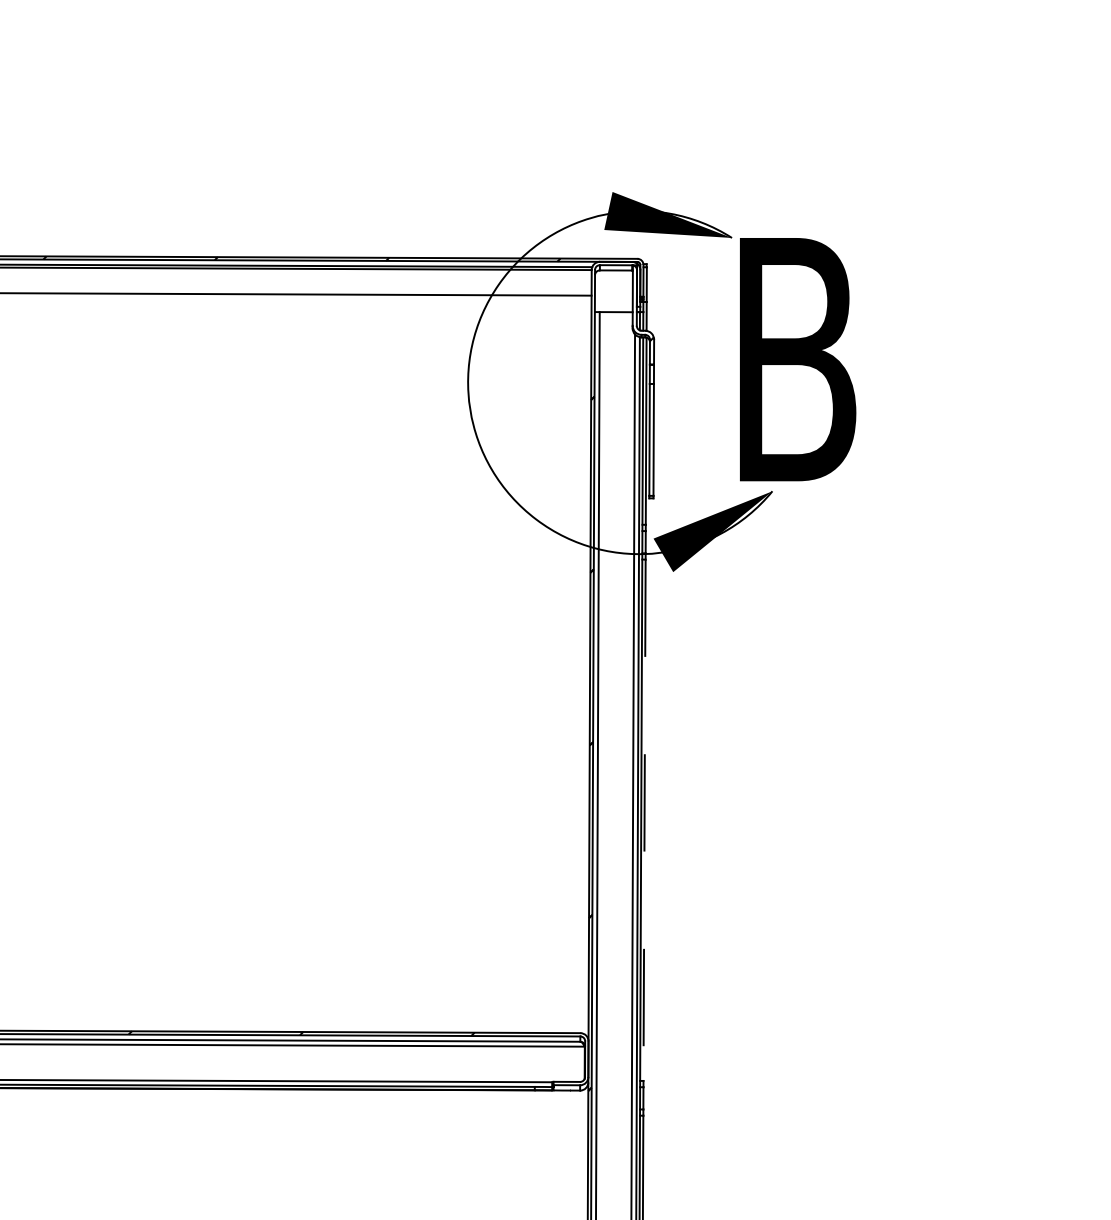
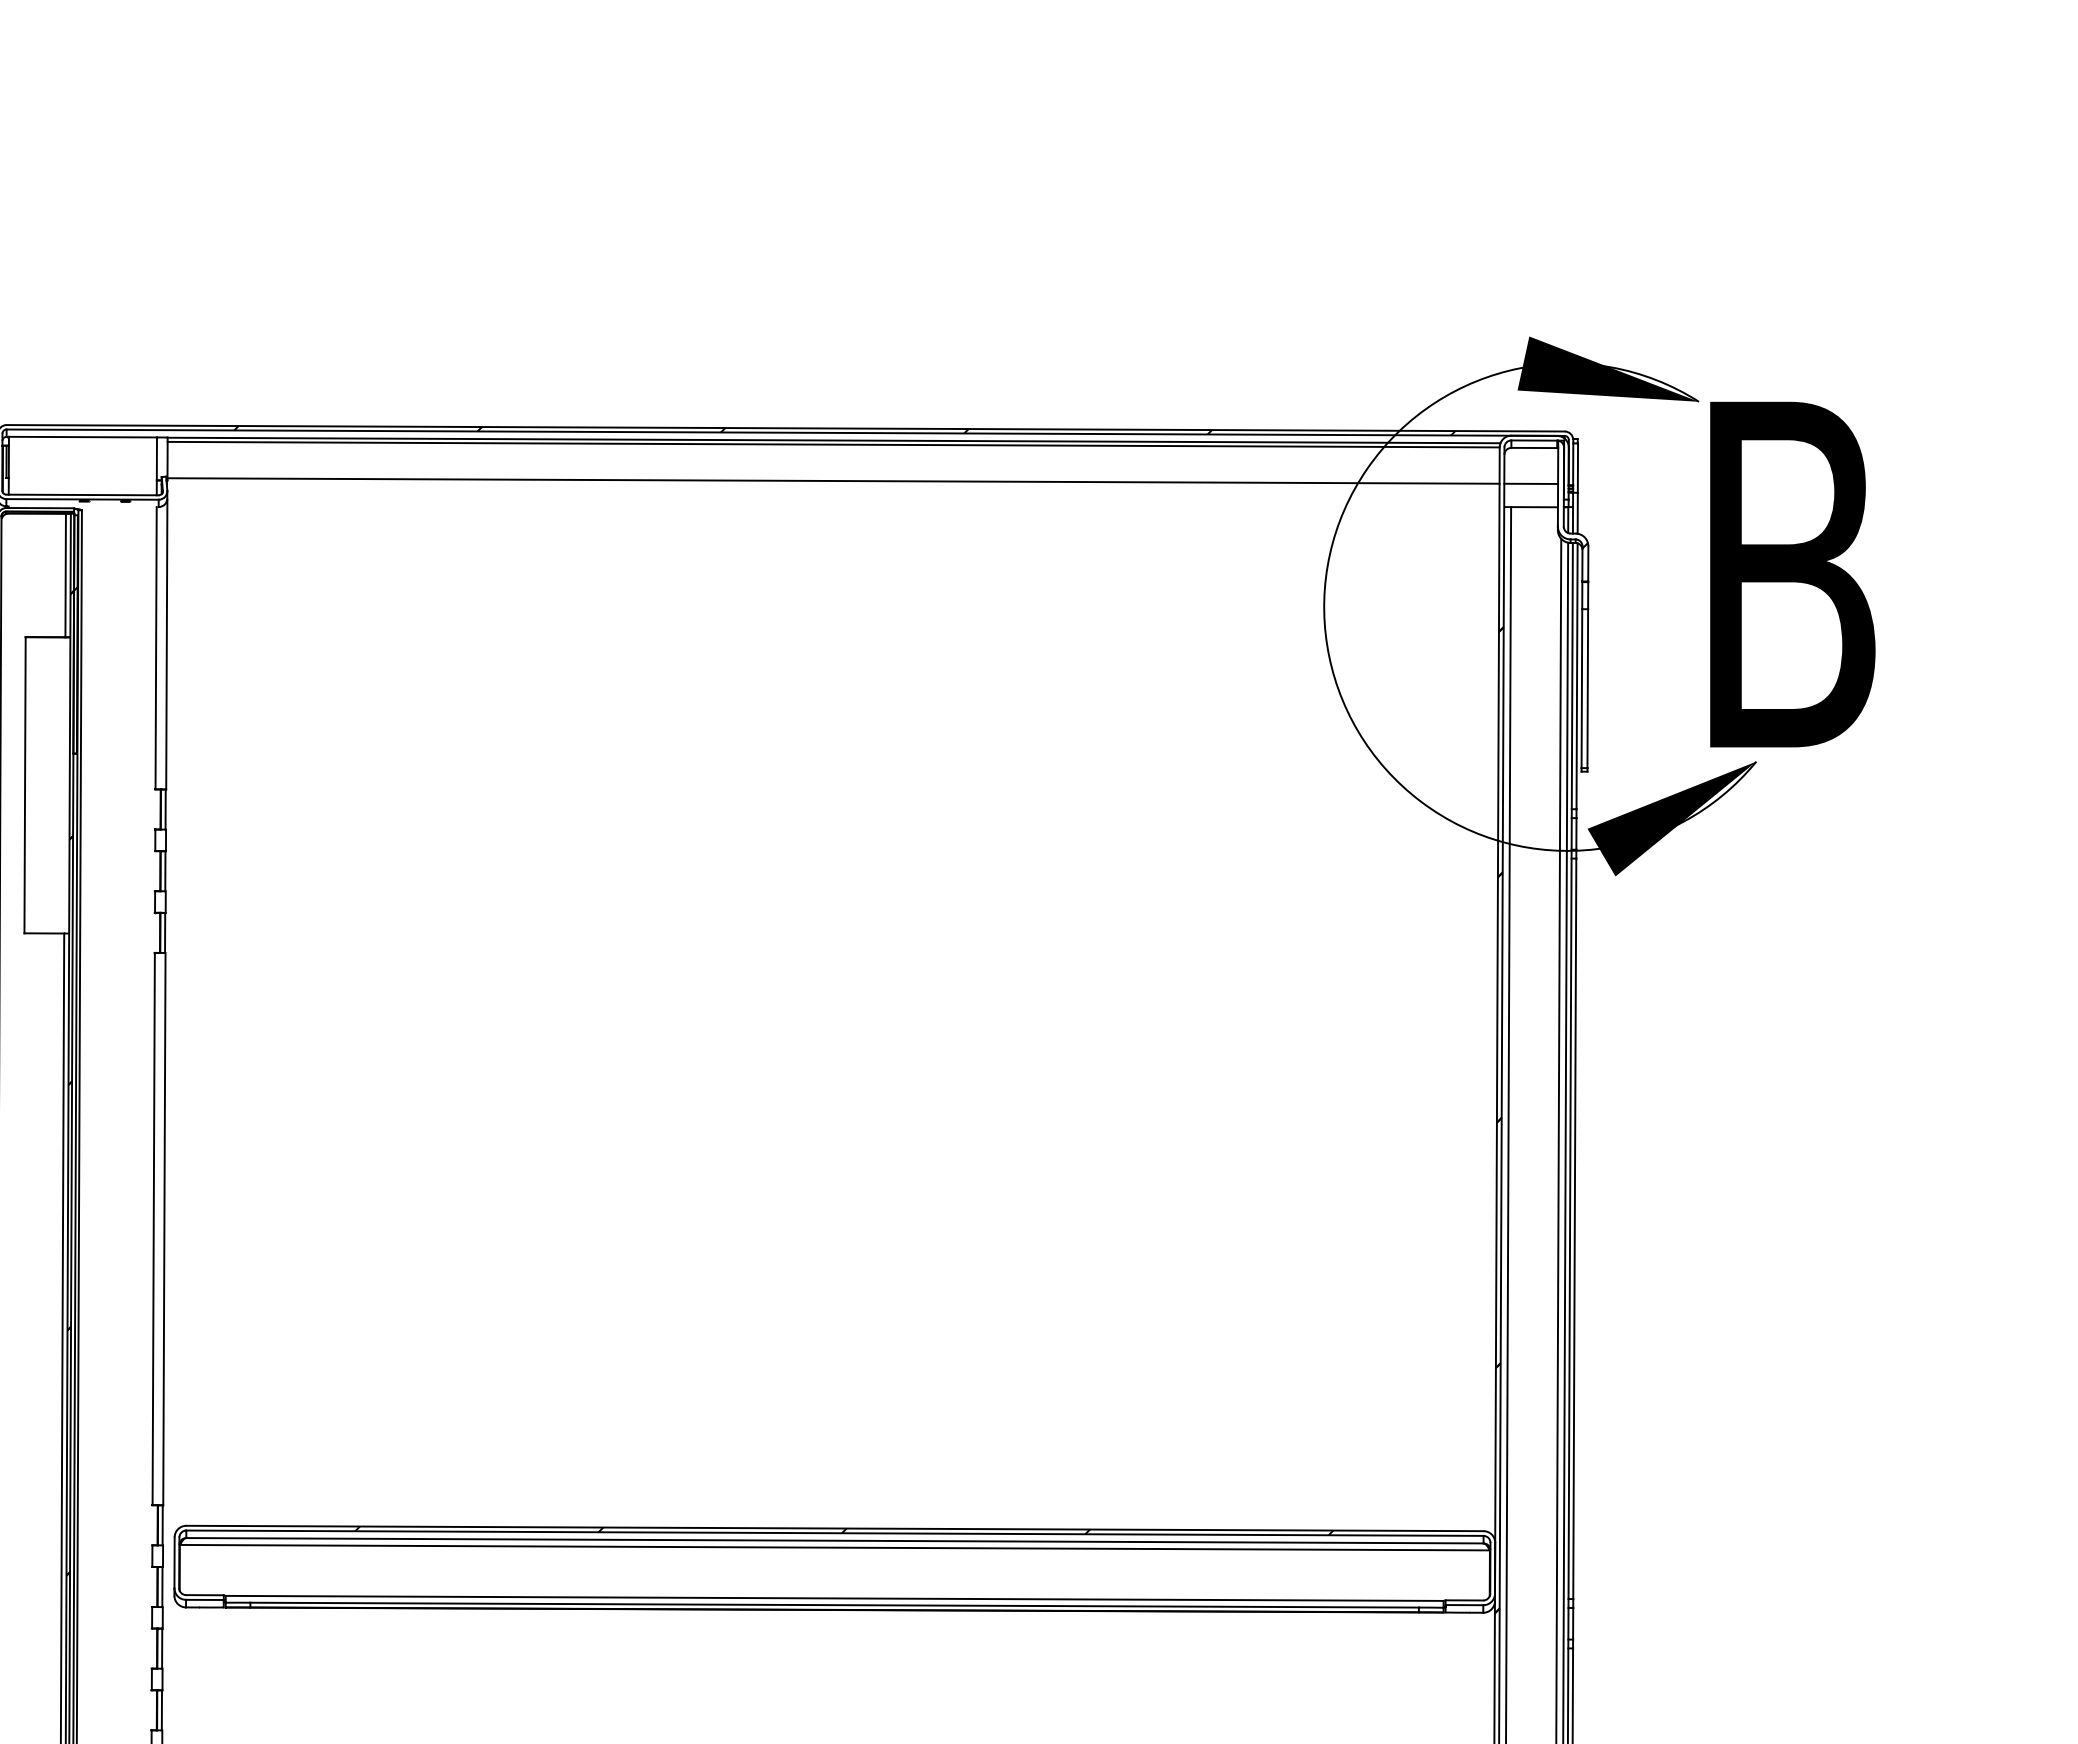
line: (614, 295) -> (1531, 483), added
line: (644, 820) -> (1574, 1229), dashed -> solid

